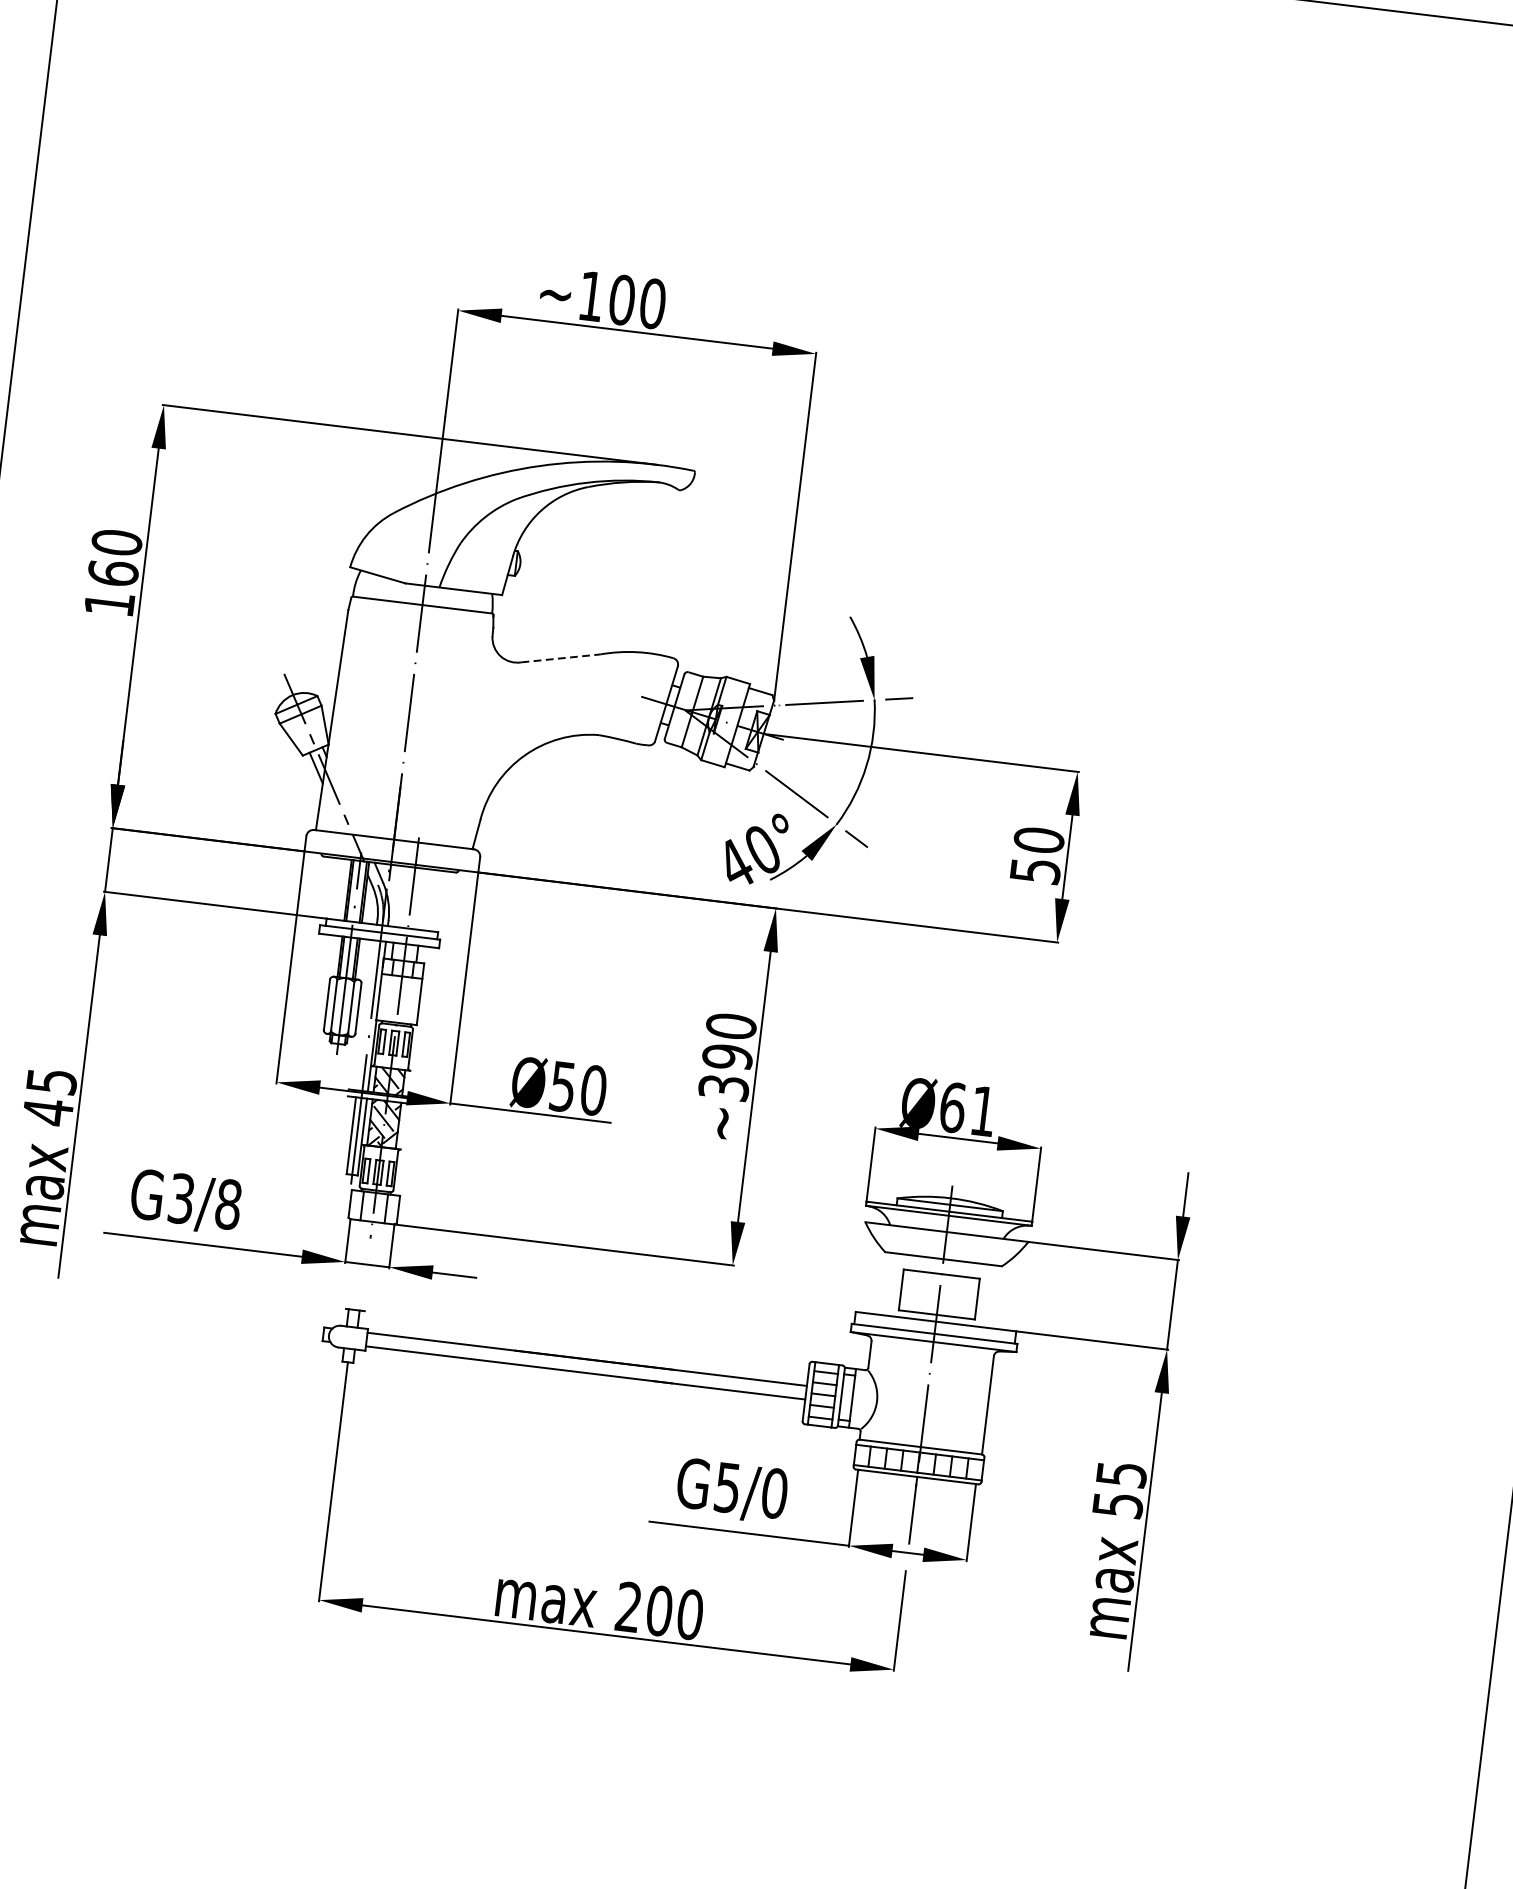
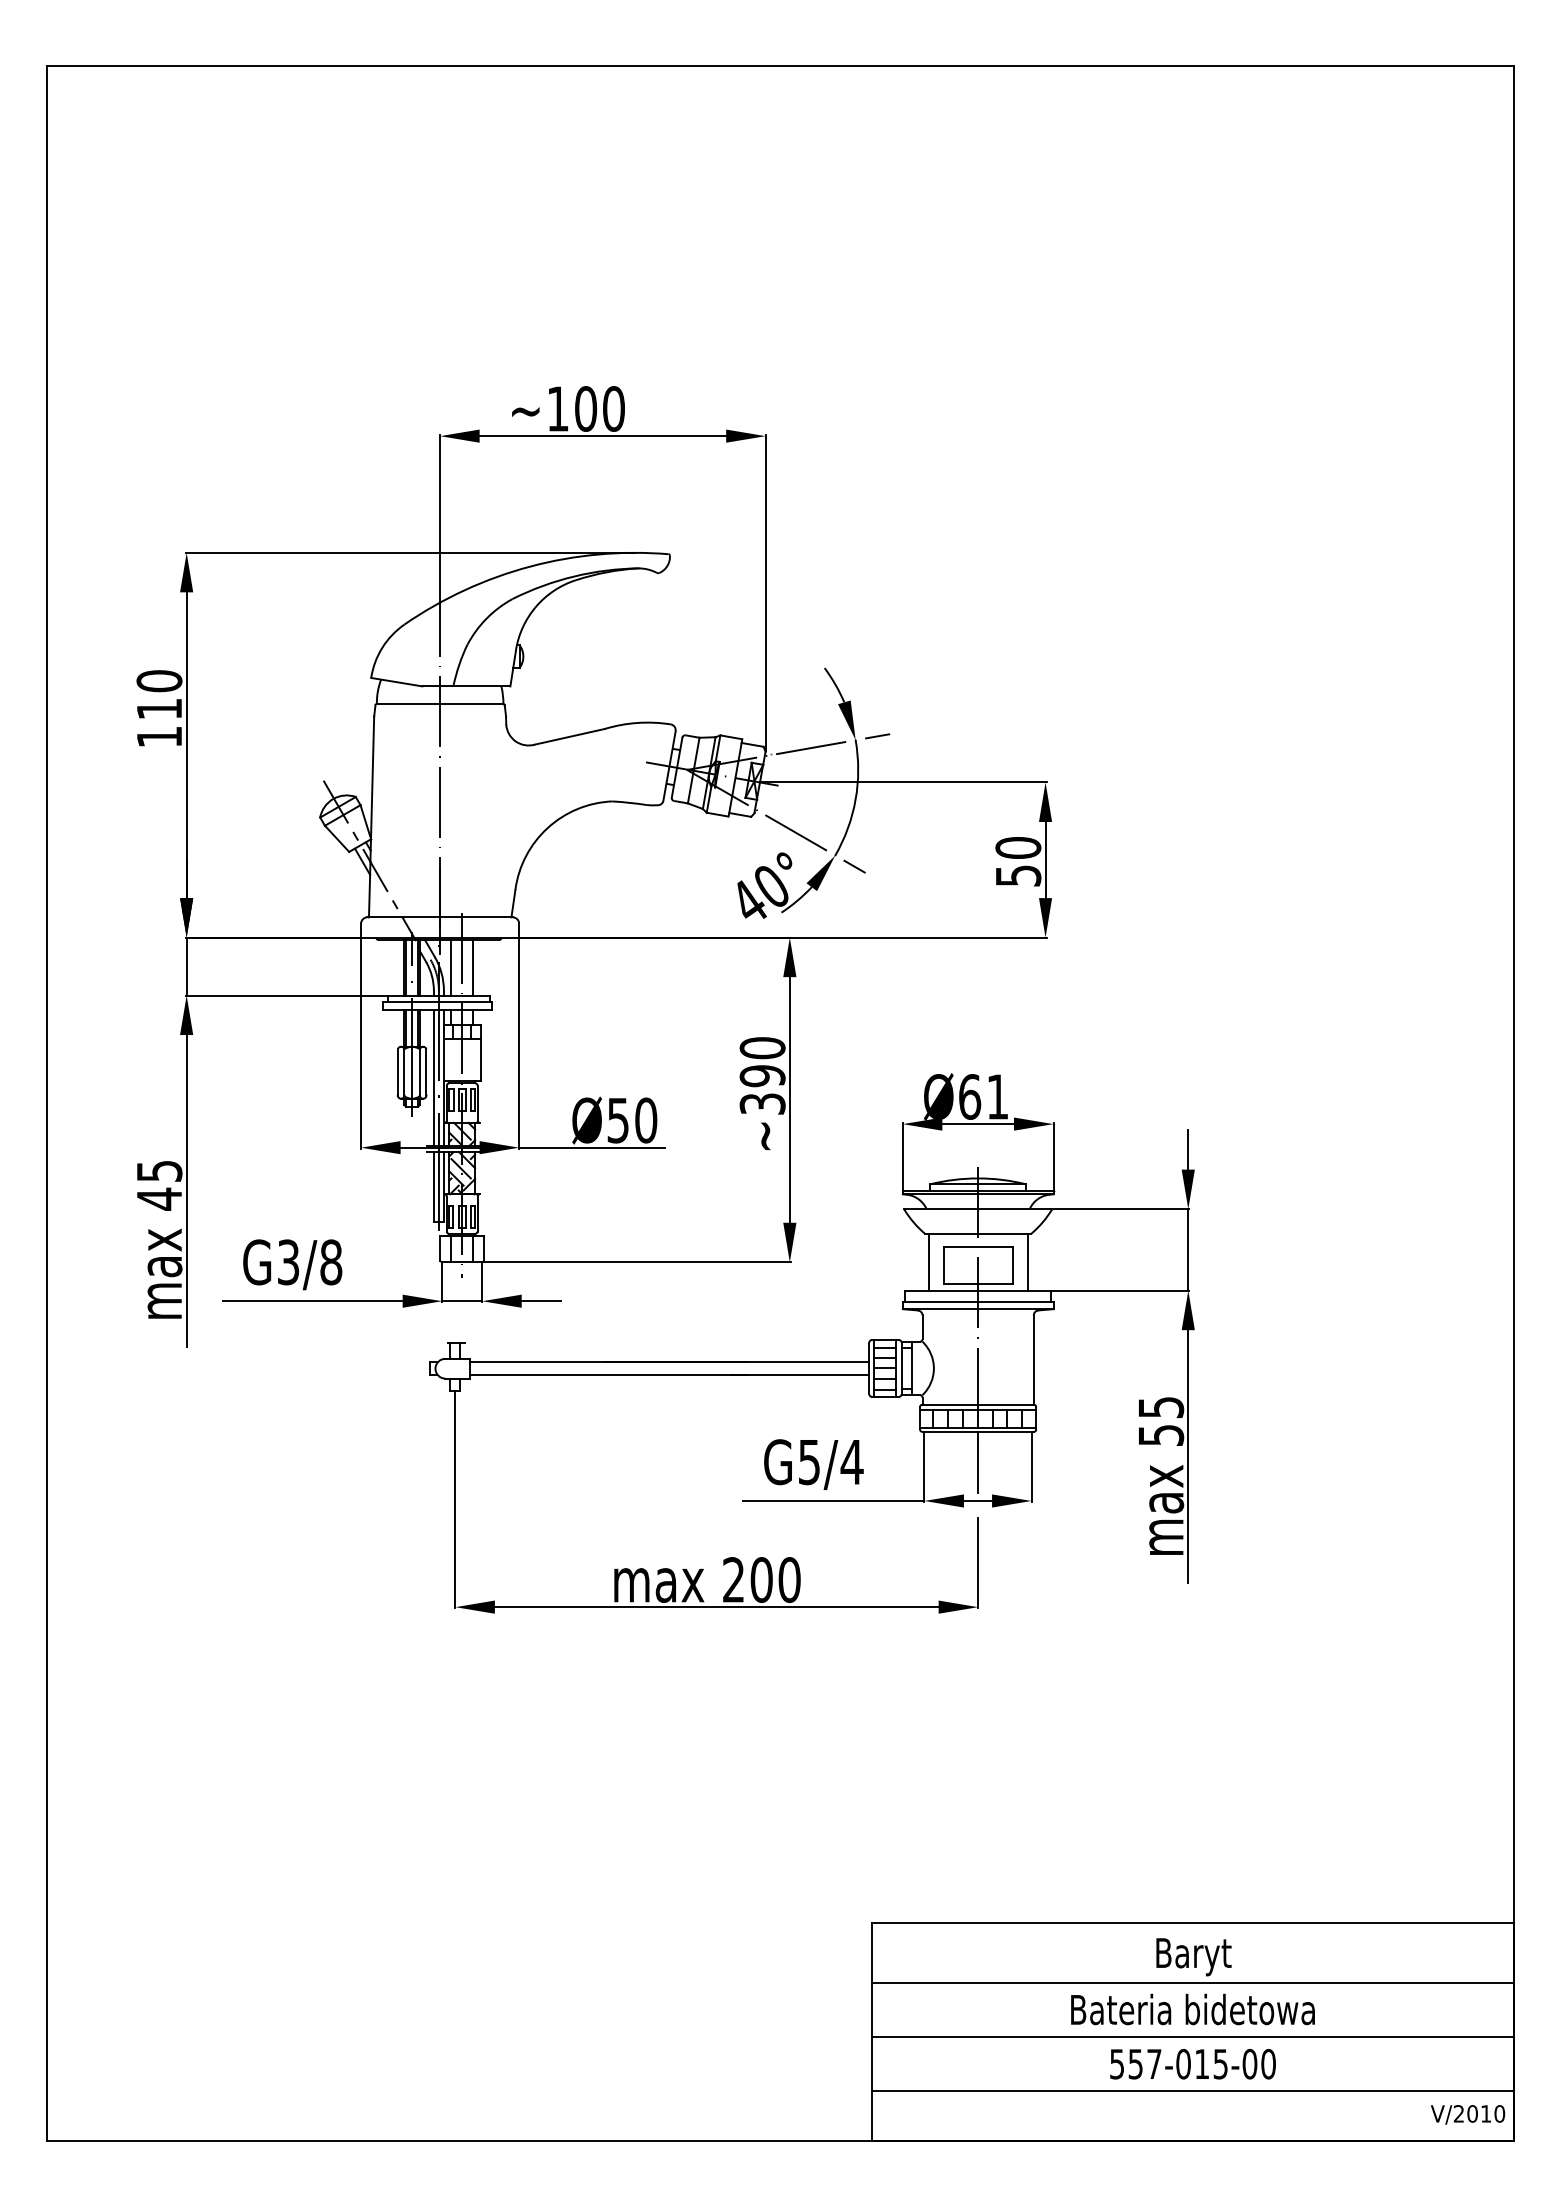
text: (113, 572) -> (159, 708), 160 -> 110
line: (560, 658) -> (569, 736), dashed -> solid
line: (398, 896) -> (450, 967), added
line: (424, 899) -> (473, 967), added
line: (365, 1014) -> (433, 1077), added
line: (885, 1283) -> (928, 1261), added
line: (994, 1296) -> (1027, 1261), added
text: (773, 1493) -> (851, 1462), G5/0 -> G5/4

